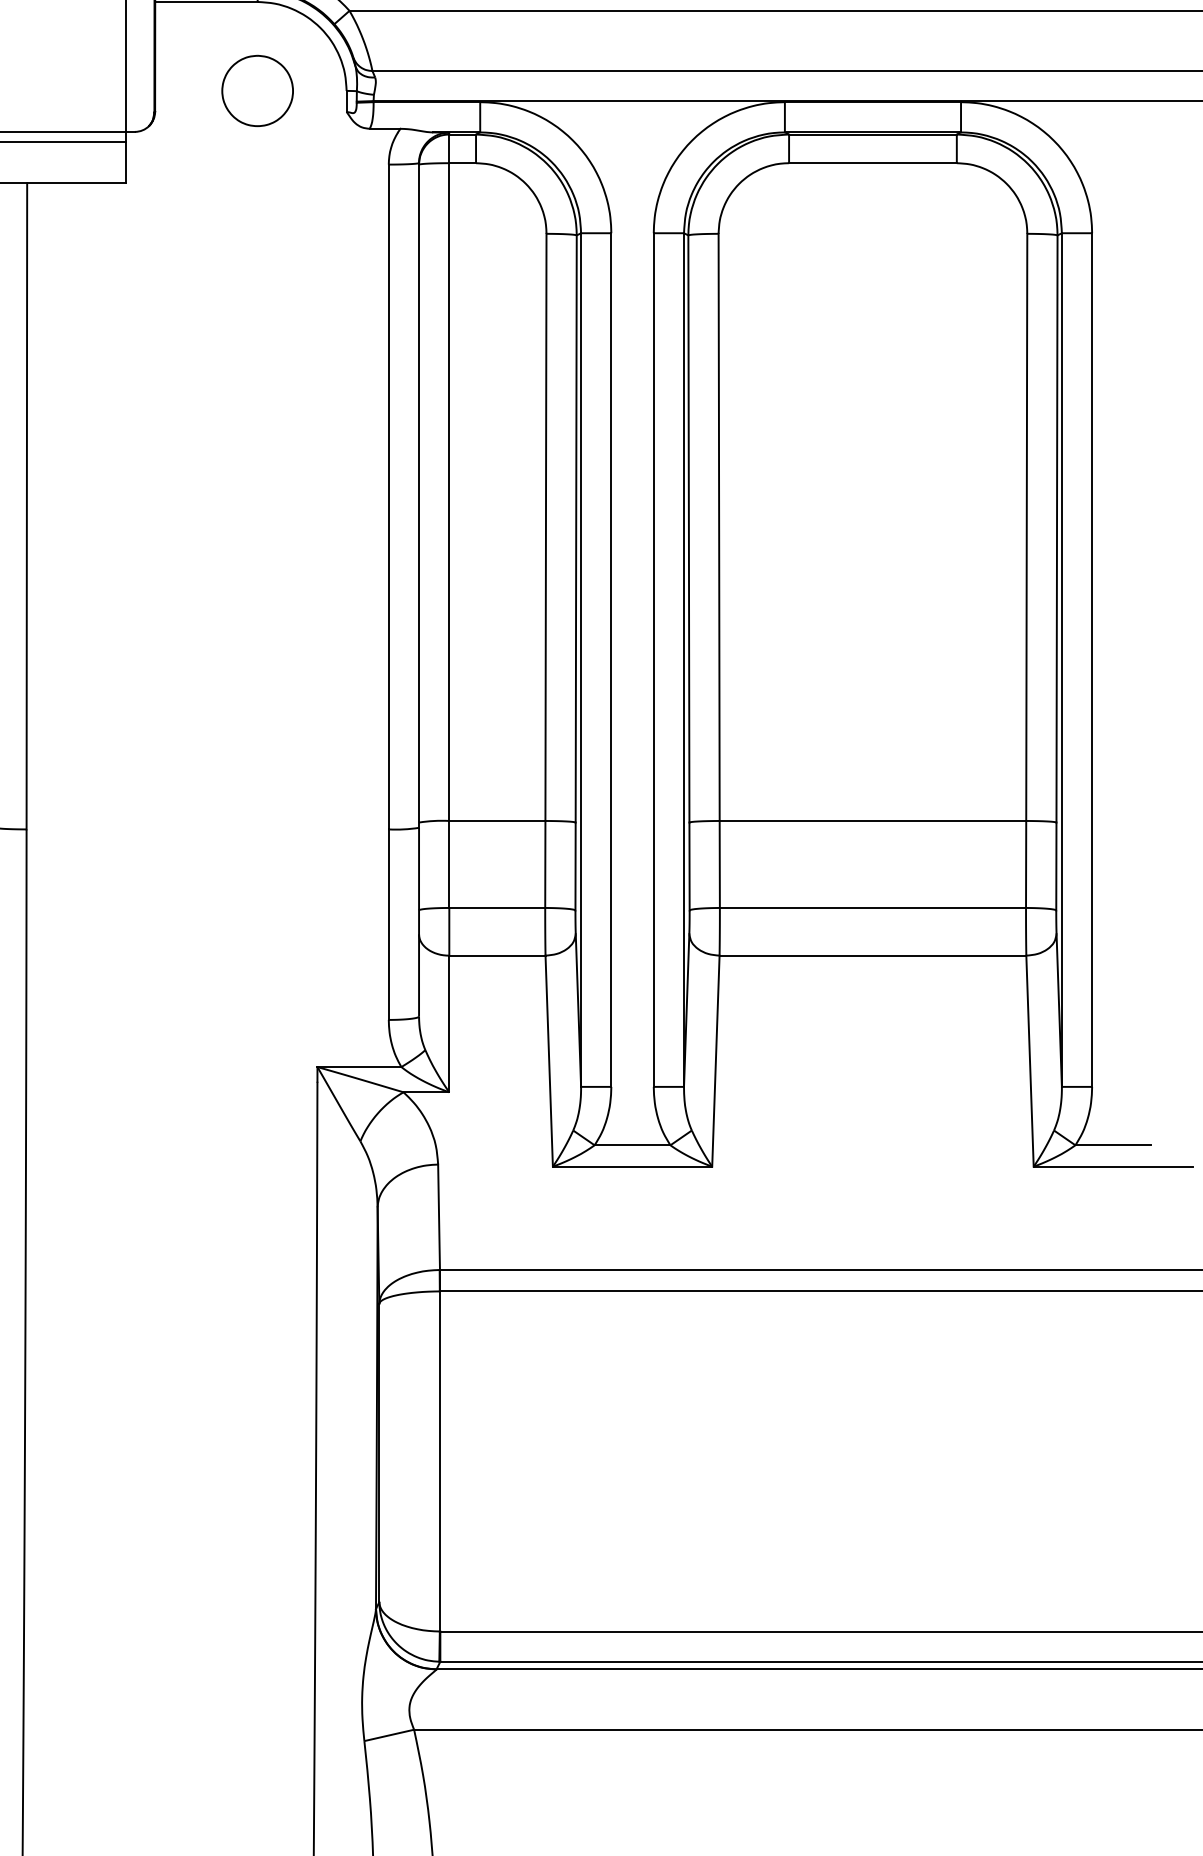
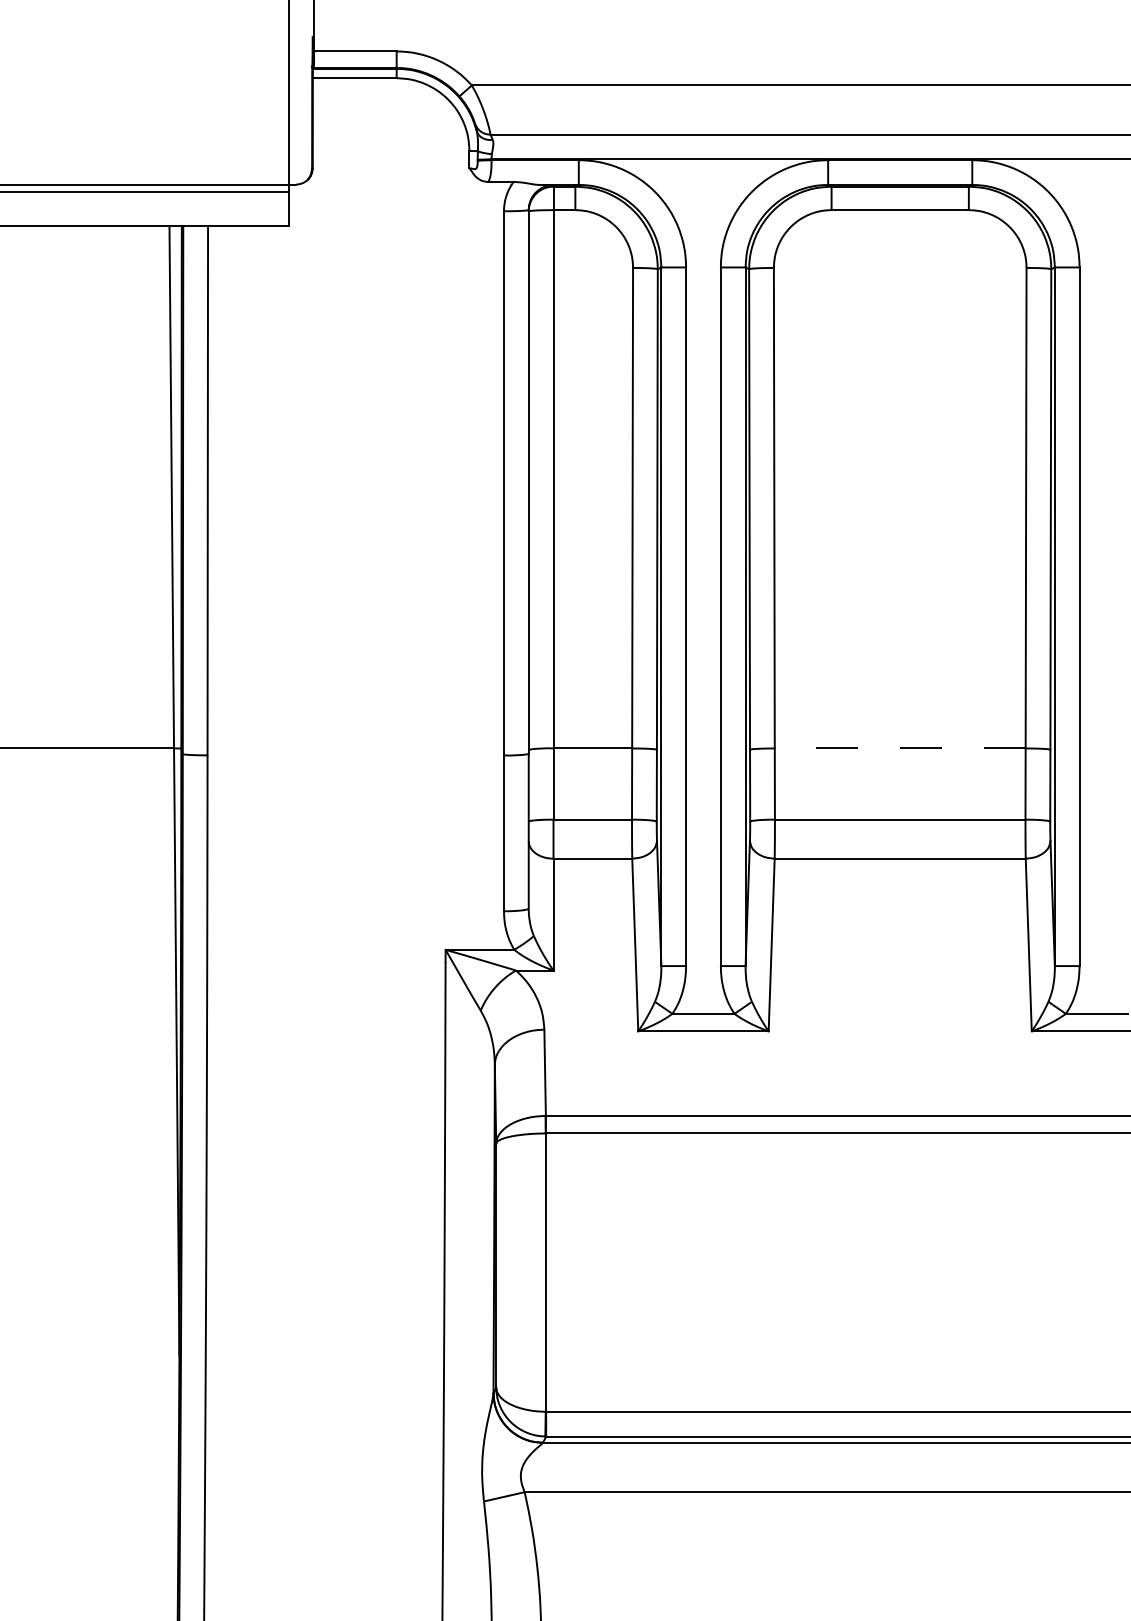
part: (257, 90) -> (396, 150), removed
line: (872, 821) -> (899, 748), solid -> dashed

